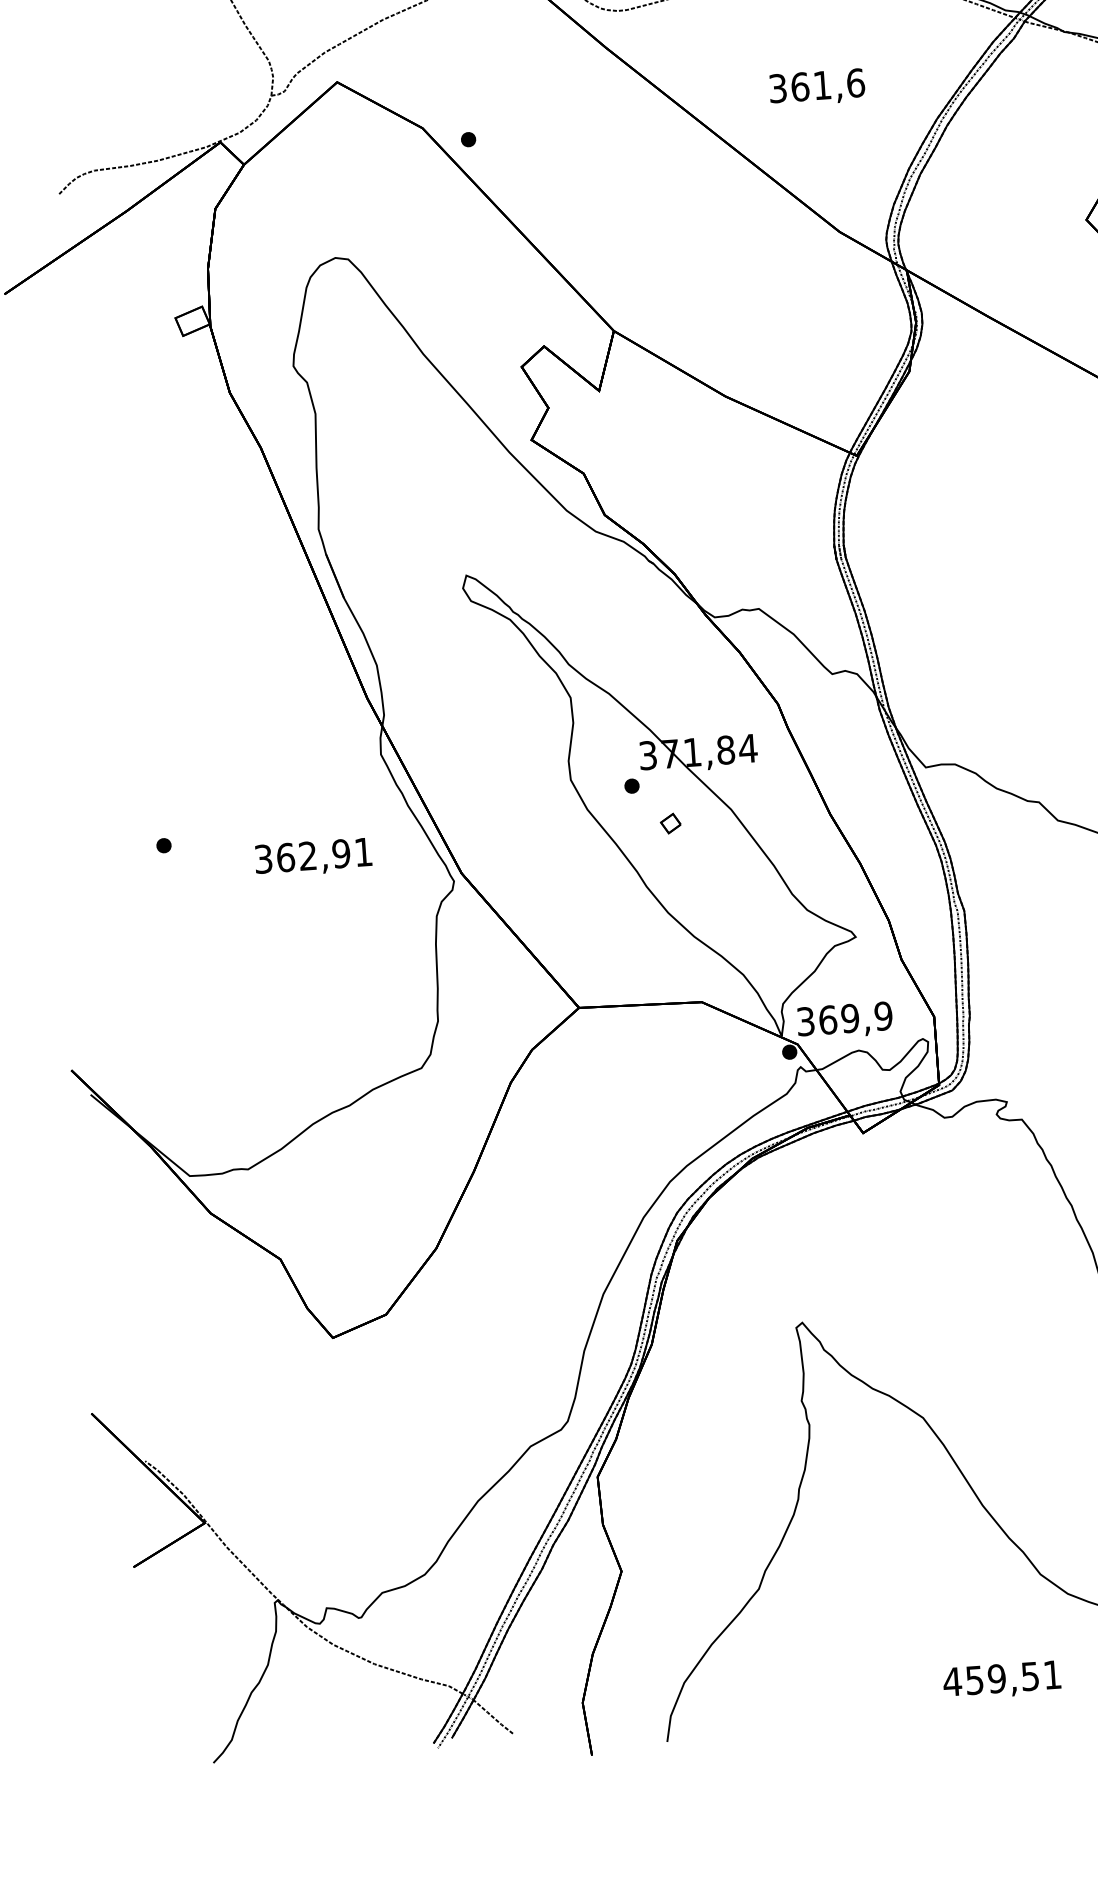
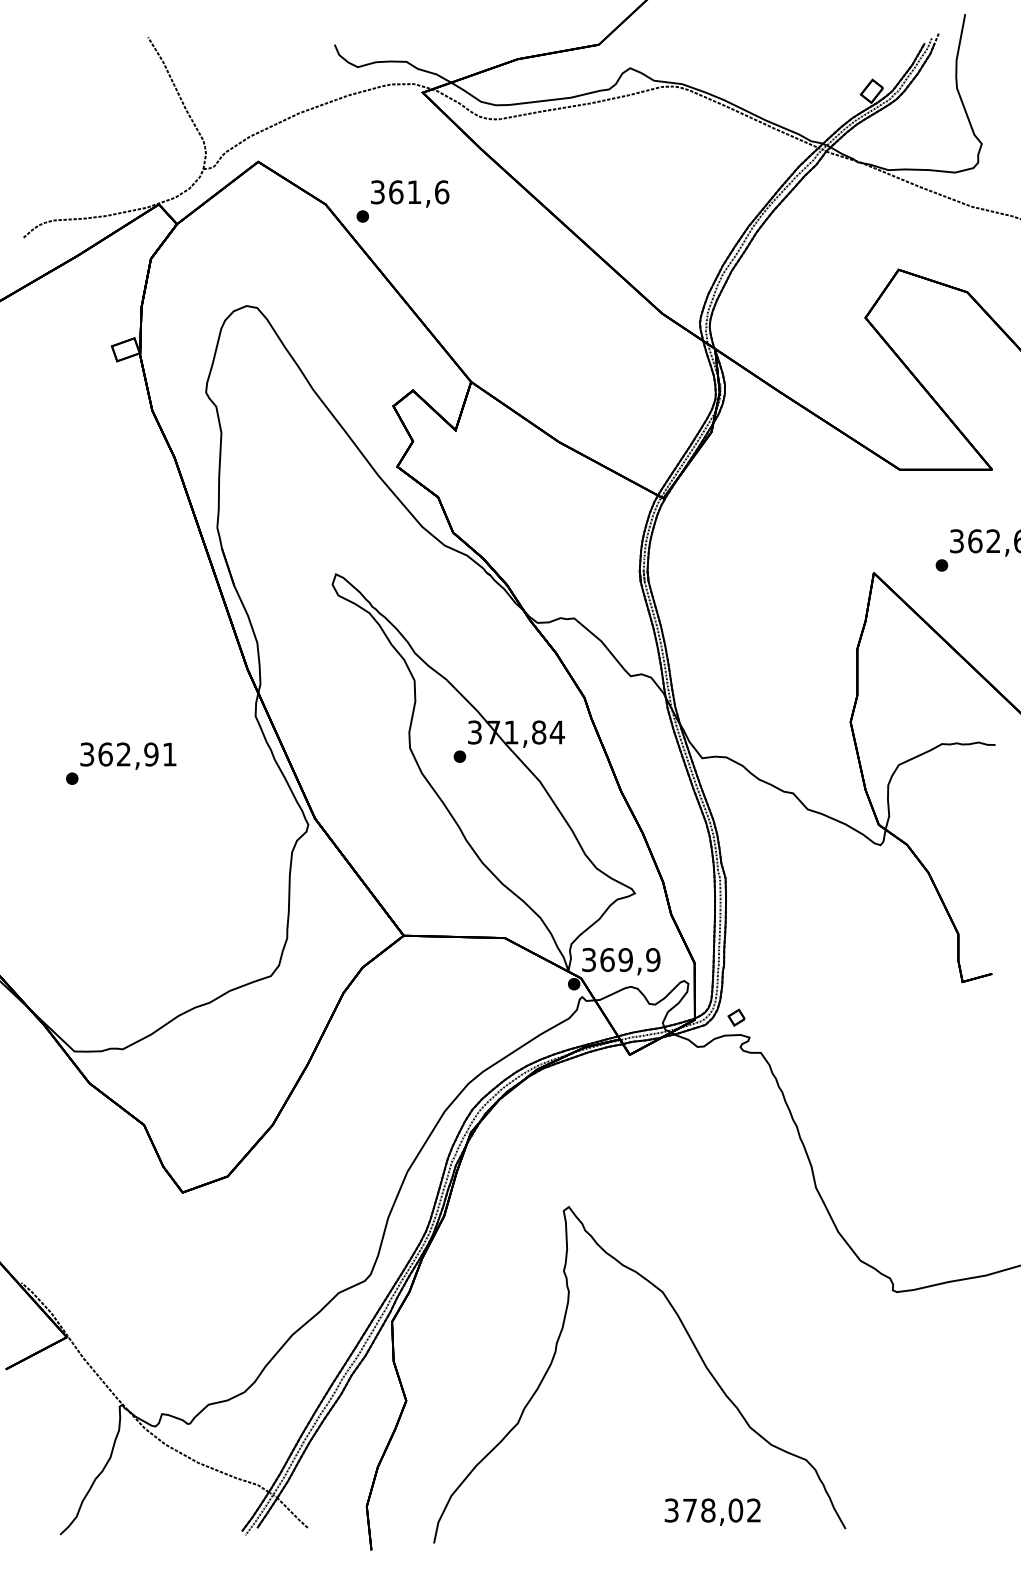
text: (817, 87) -> (410, 193), moved
part: (670, 823) -> (736, 1017), moved
text: (313, 856) -> (128, 755), moved
text: (1002, 1678) -> (712, 1510), 459,51 -> 378,02

